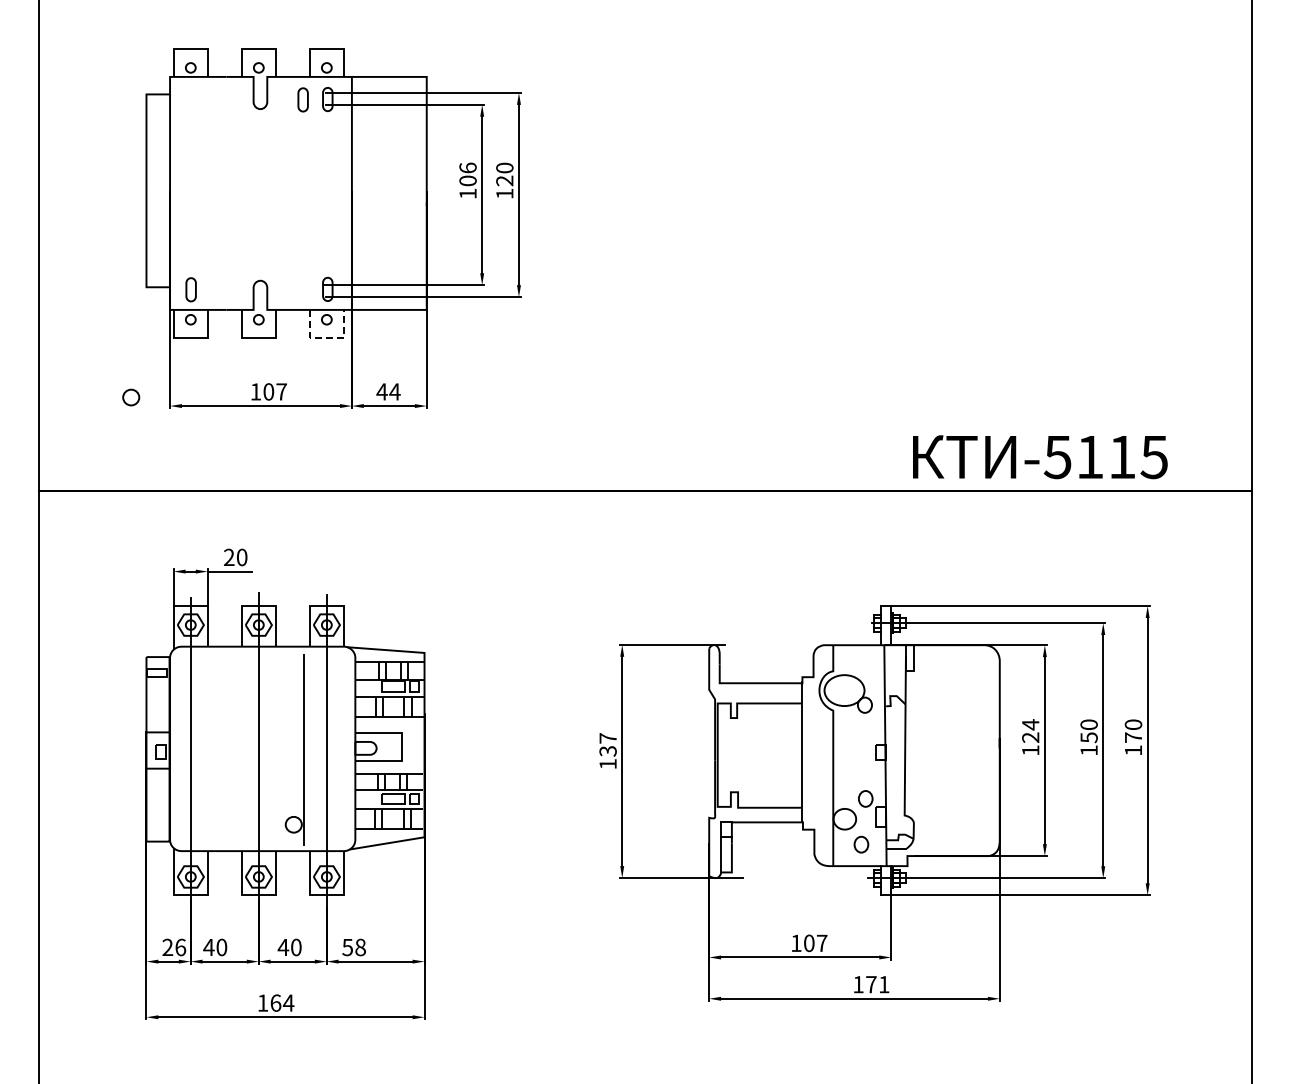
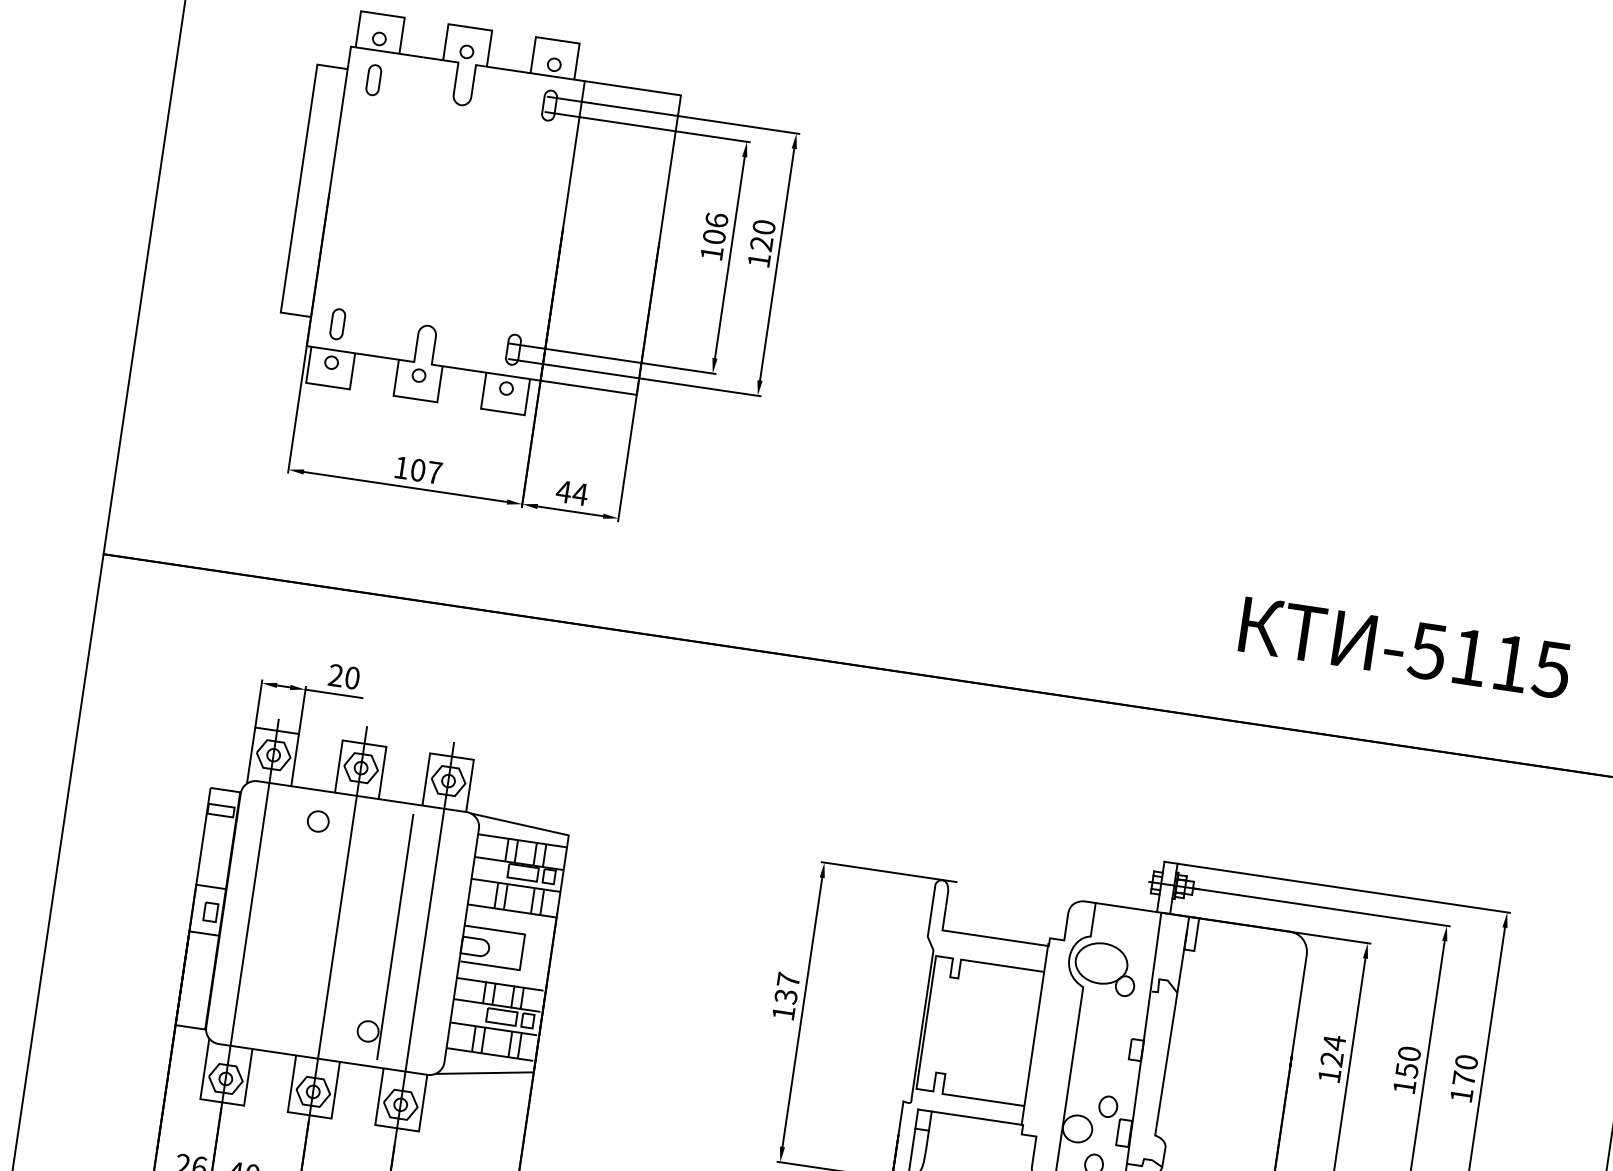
part: (302, 99) -> (373, 79), moved
line: (327, 337) -> (503, 411), dashed -> solid
part: (131, 397) -> (318, 821), moved
text: (1040, 457) -> (1405, 648), moved

